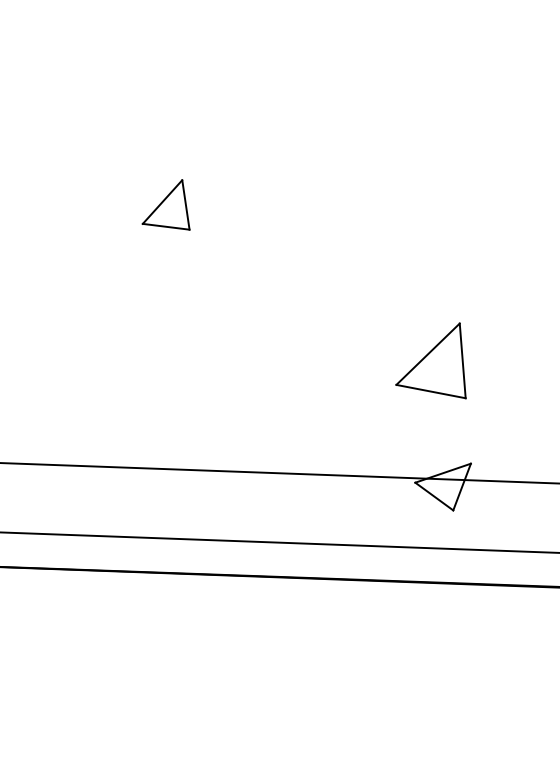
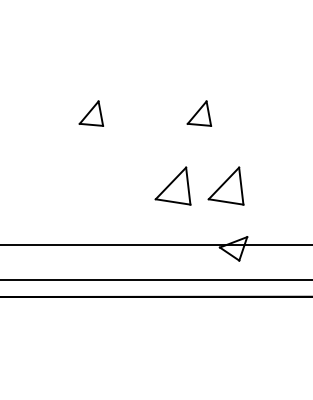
part: (384, 211) -> (199, 113), added
part: (324, 354) -> (172, 185), added

